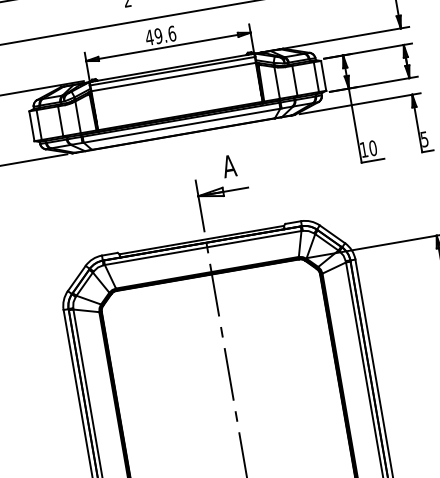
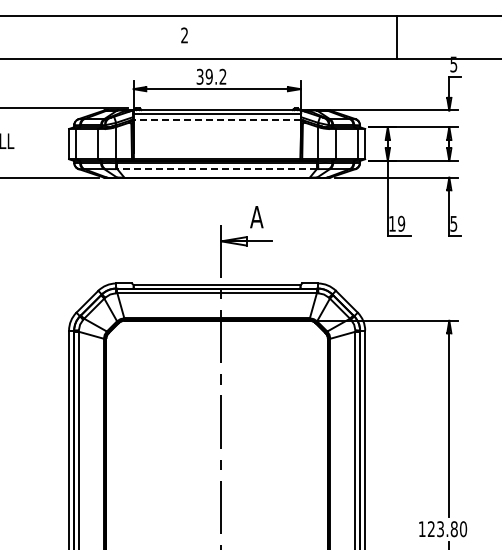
text: (160, 35) -> (211, 76), 49.6 -> 39.2
line: (172, 76) -> (216, 119), solid -> dashed
line: (182, 126) -> (217, 169), solid -> dashed
text: (372, 147) -> (401, 223), 10 -> 19

